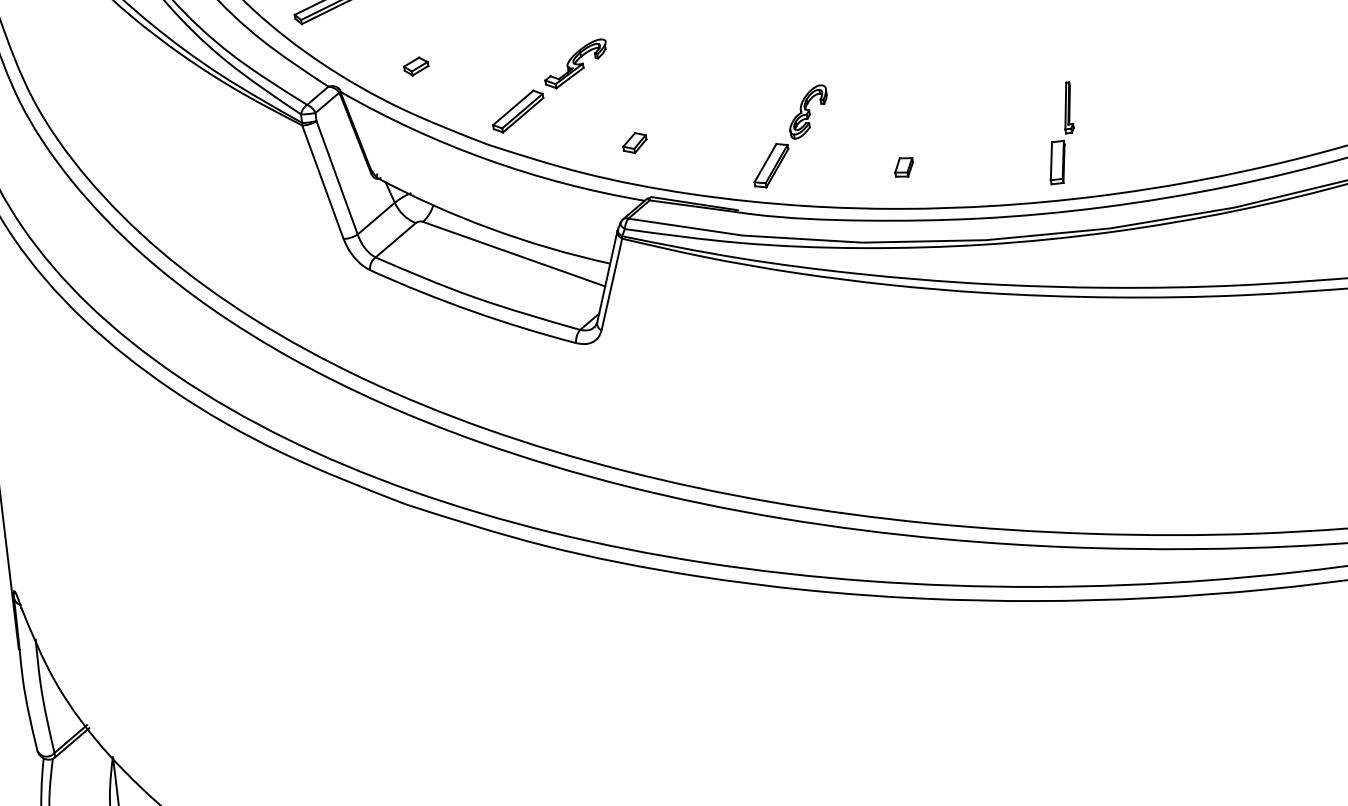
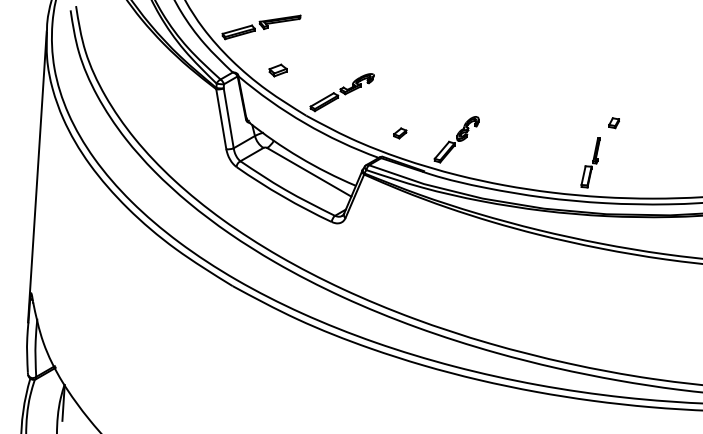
part: (415, 66) -> (277, 70), size x1.4
part: (635, 143) -> (400, 133), moved
part: (902, 168) -> (613, 123), moved

